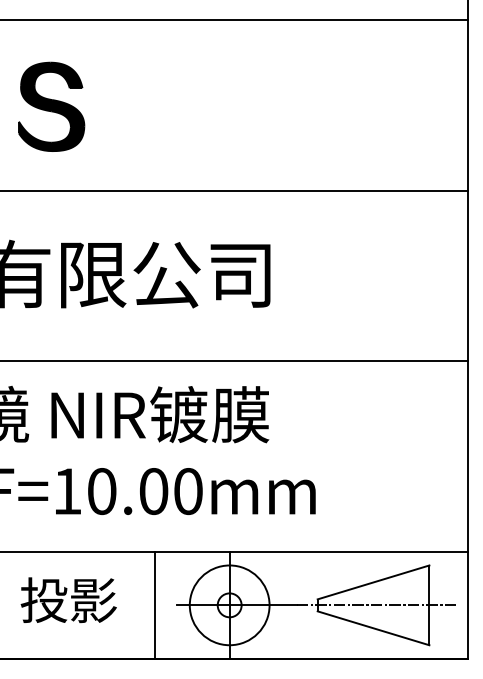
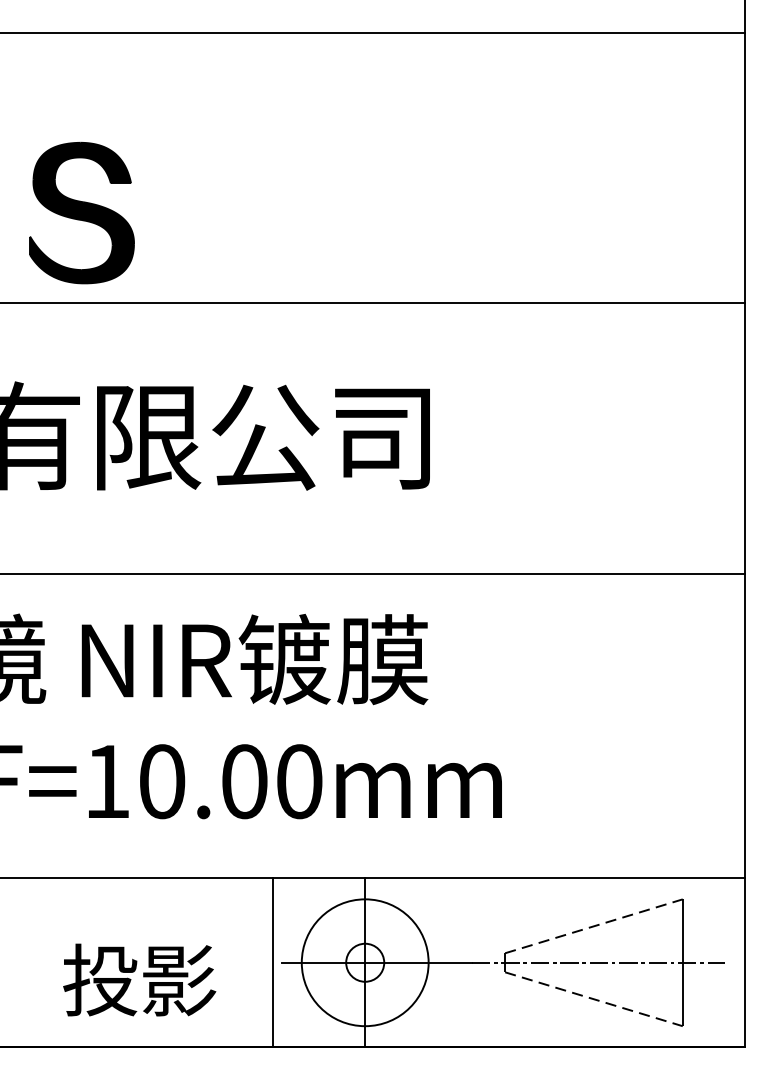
part: (51, 106) -> (81, 212), moved
line: (374, 582) -> (595, 926), solid -> dashed
text: (68, 600) -> (139, 980), moved
line: (154, 605) -> (272, 962), moved
line: (374, 628) -> (595, 999), solid -> dashed

